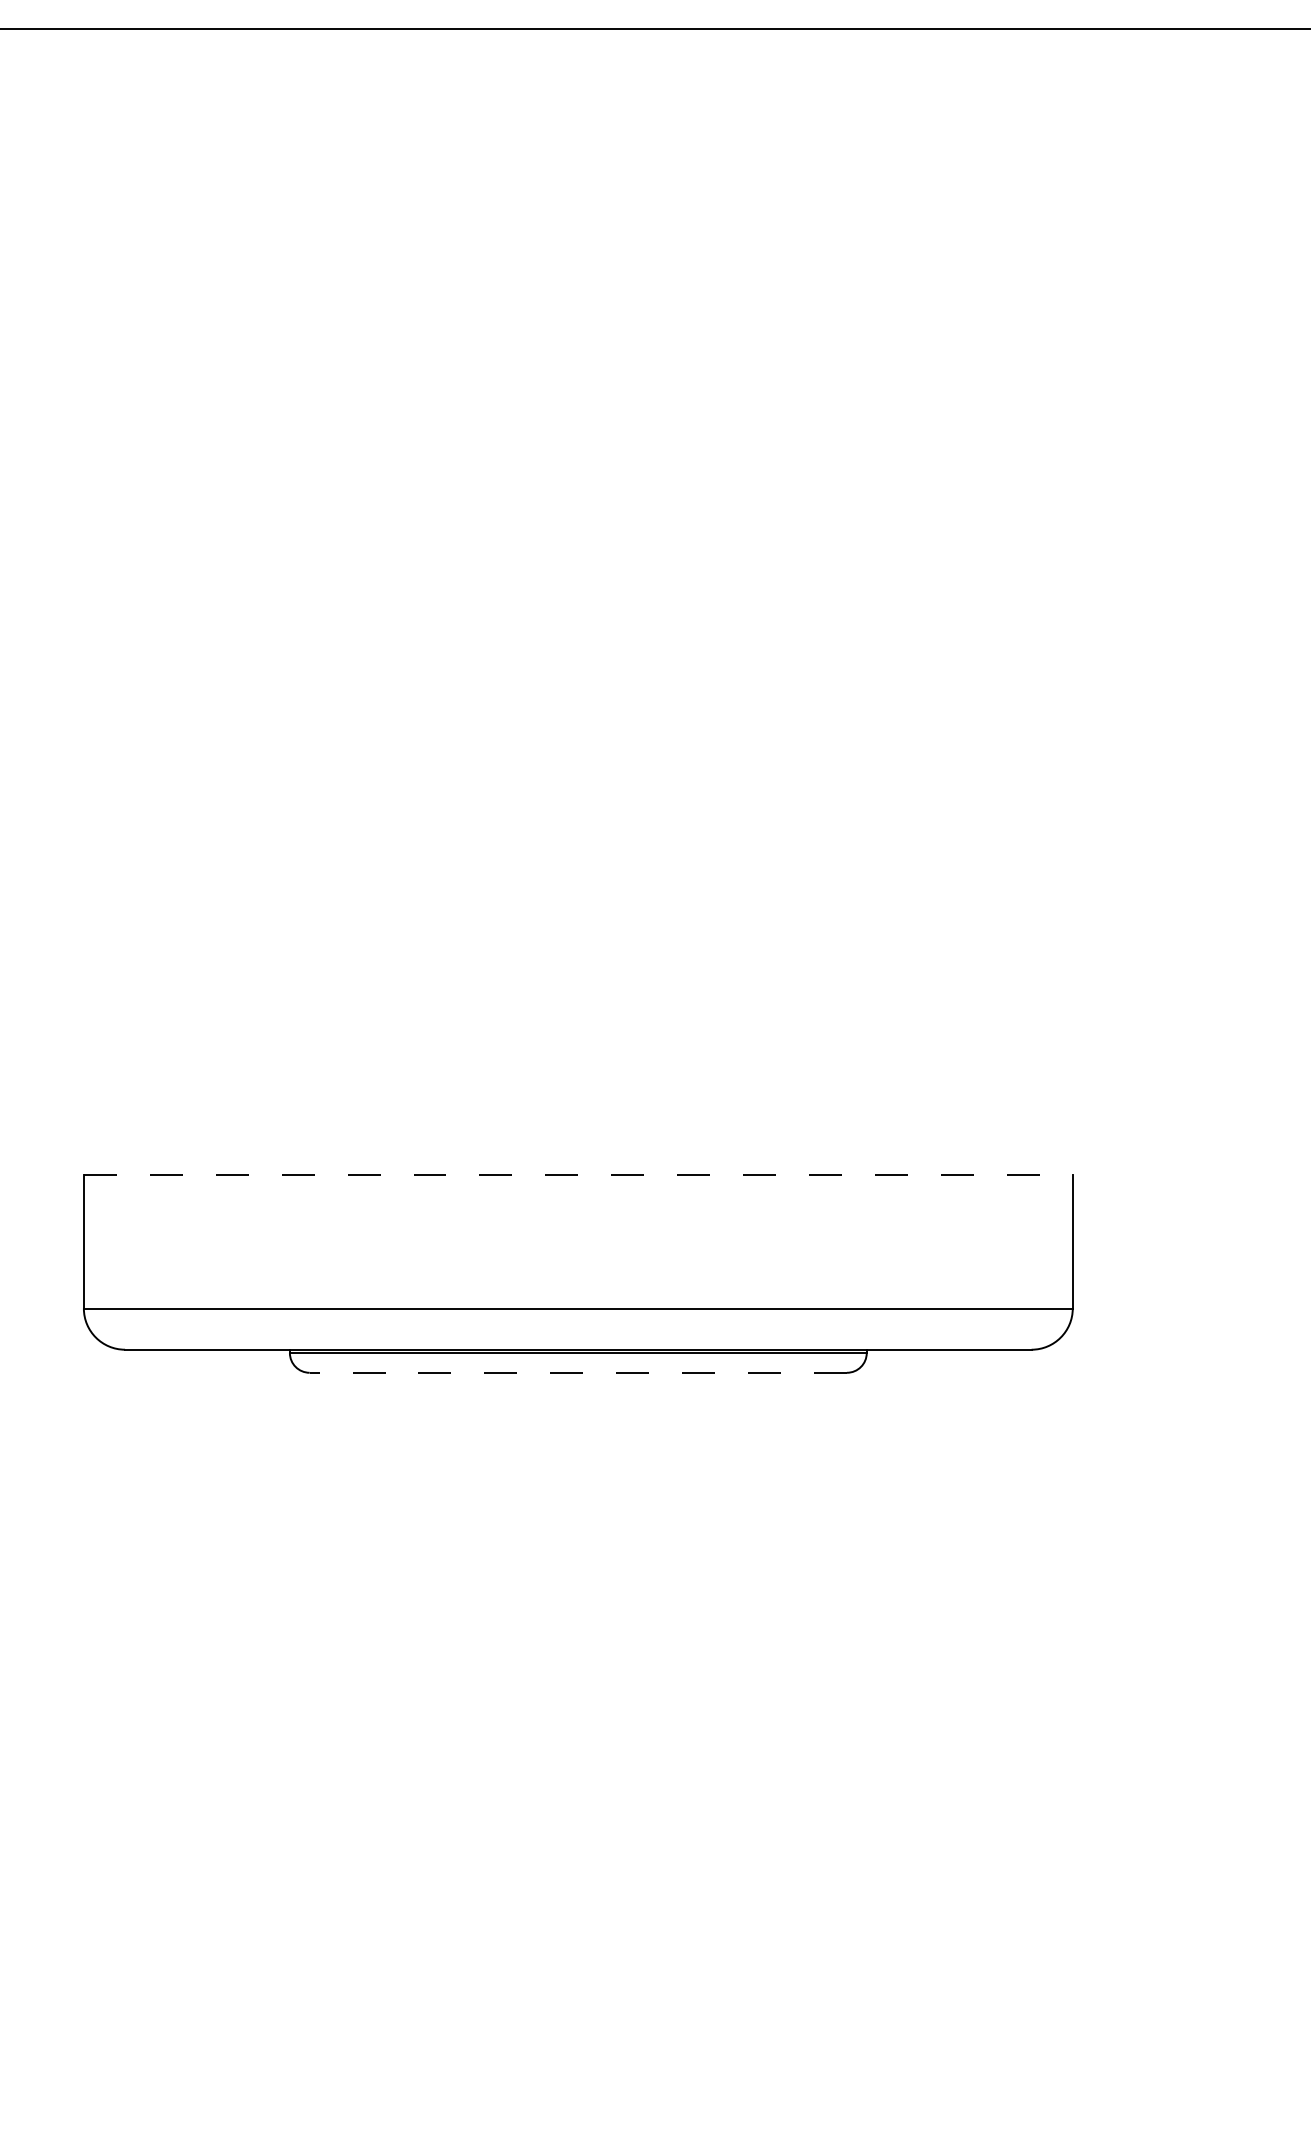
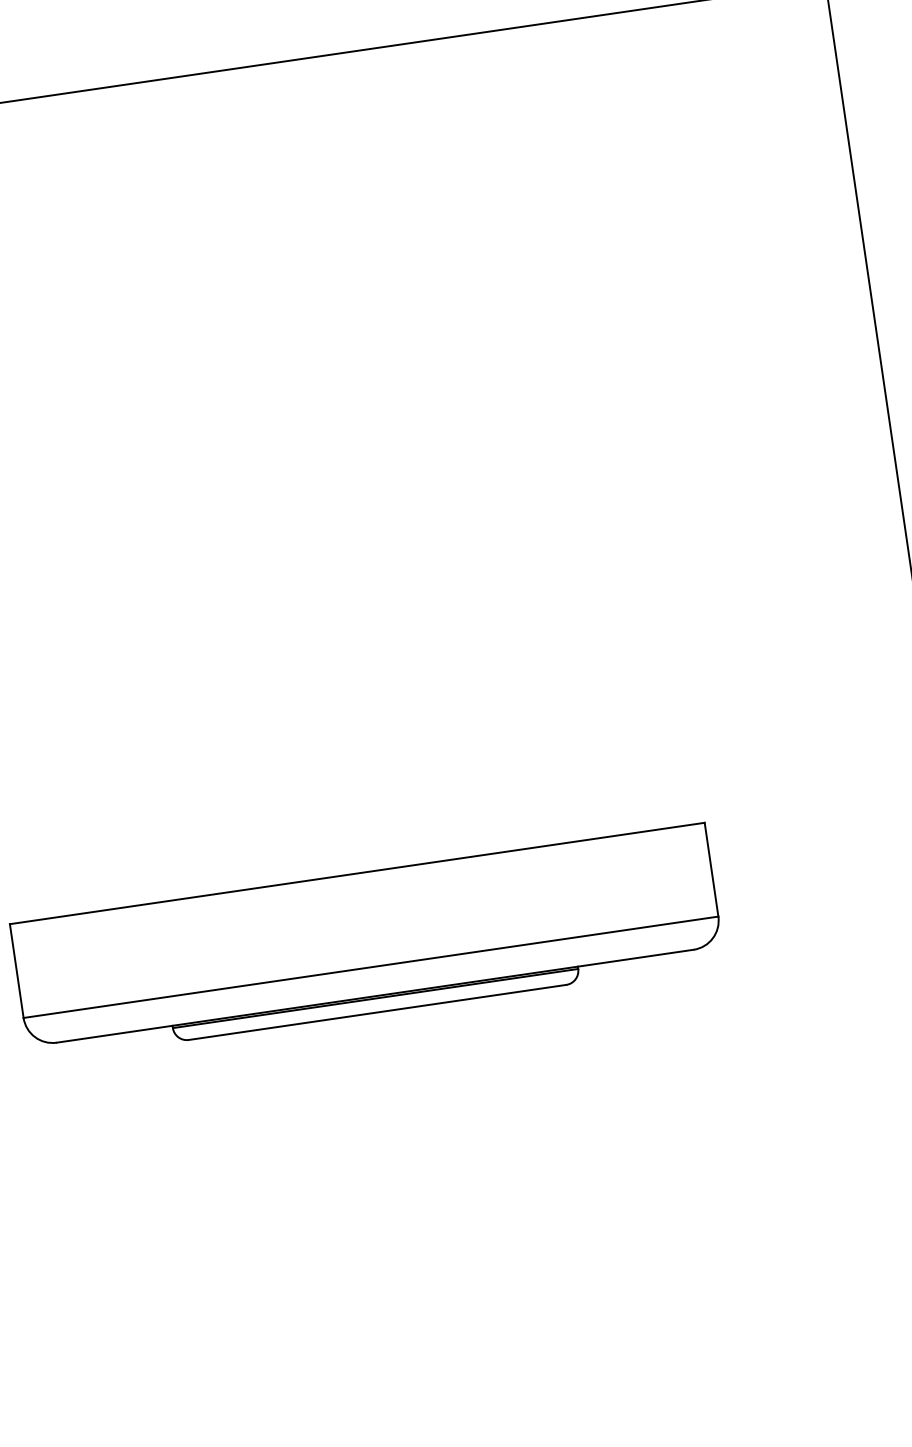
line: (578, 1175) -> (357, 873), dashed -> solid
line: (578, 1372) -> (377, 1012), dashed -> solid

